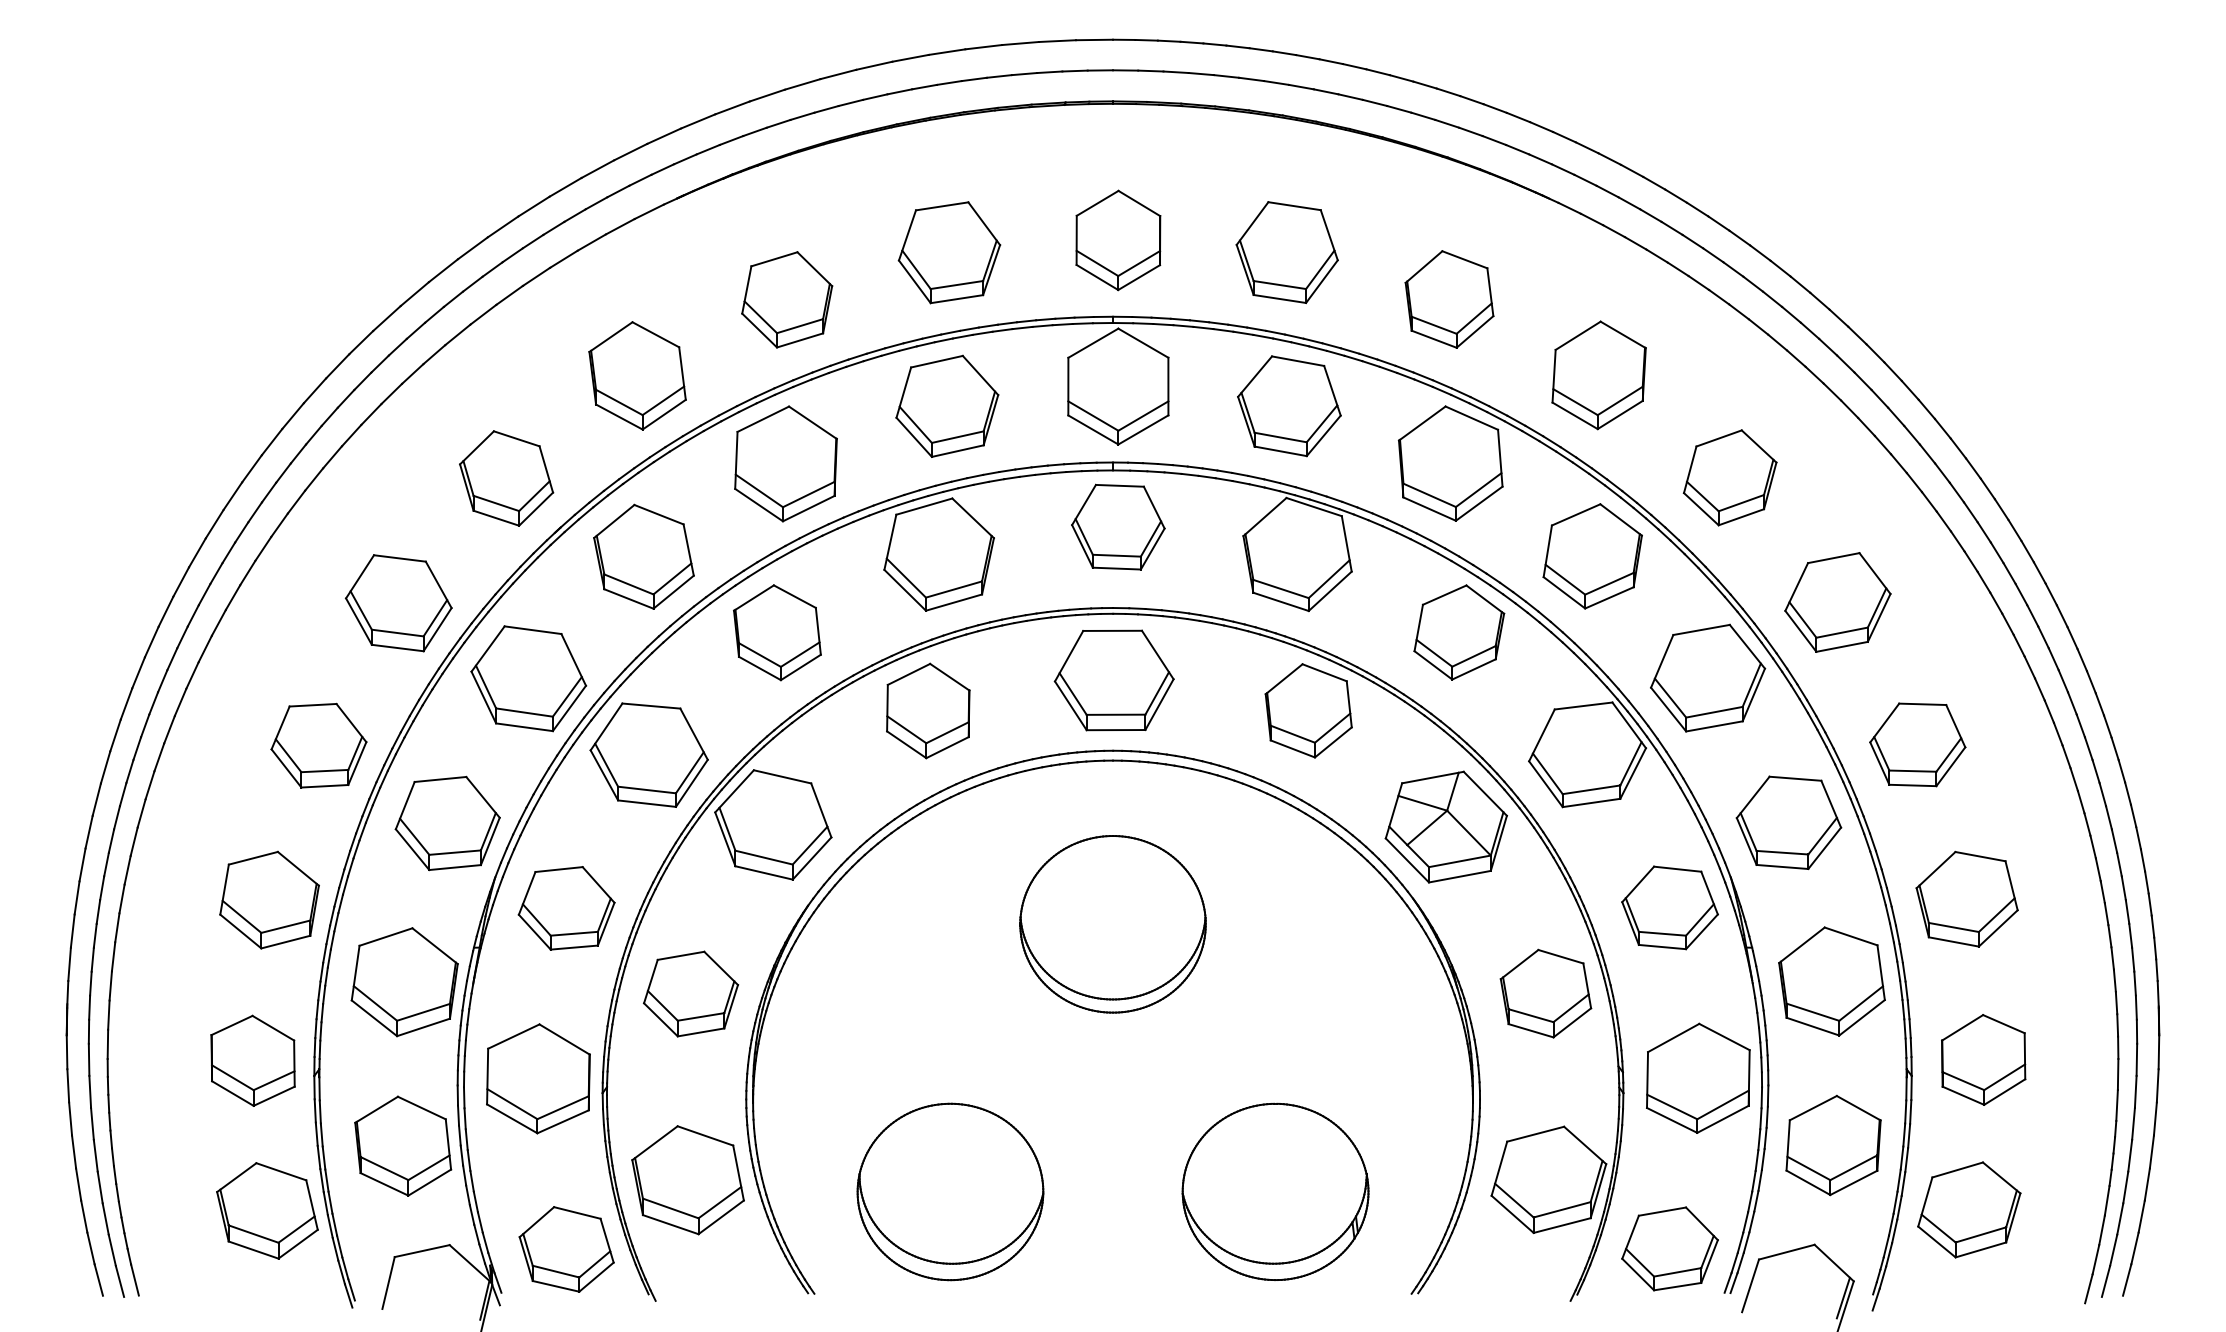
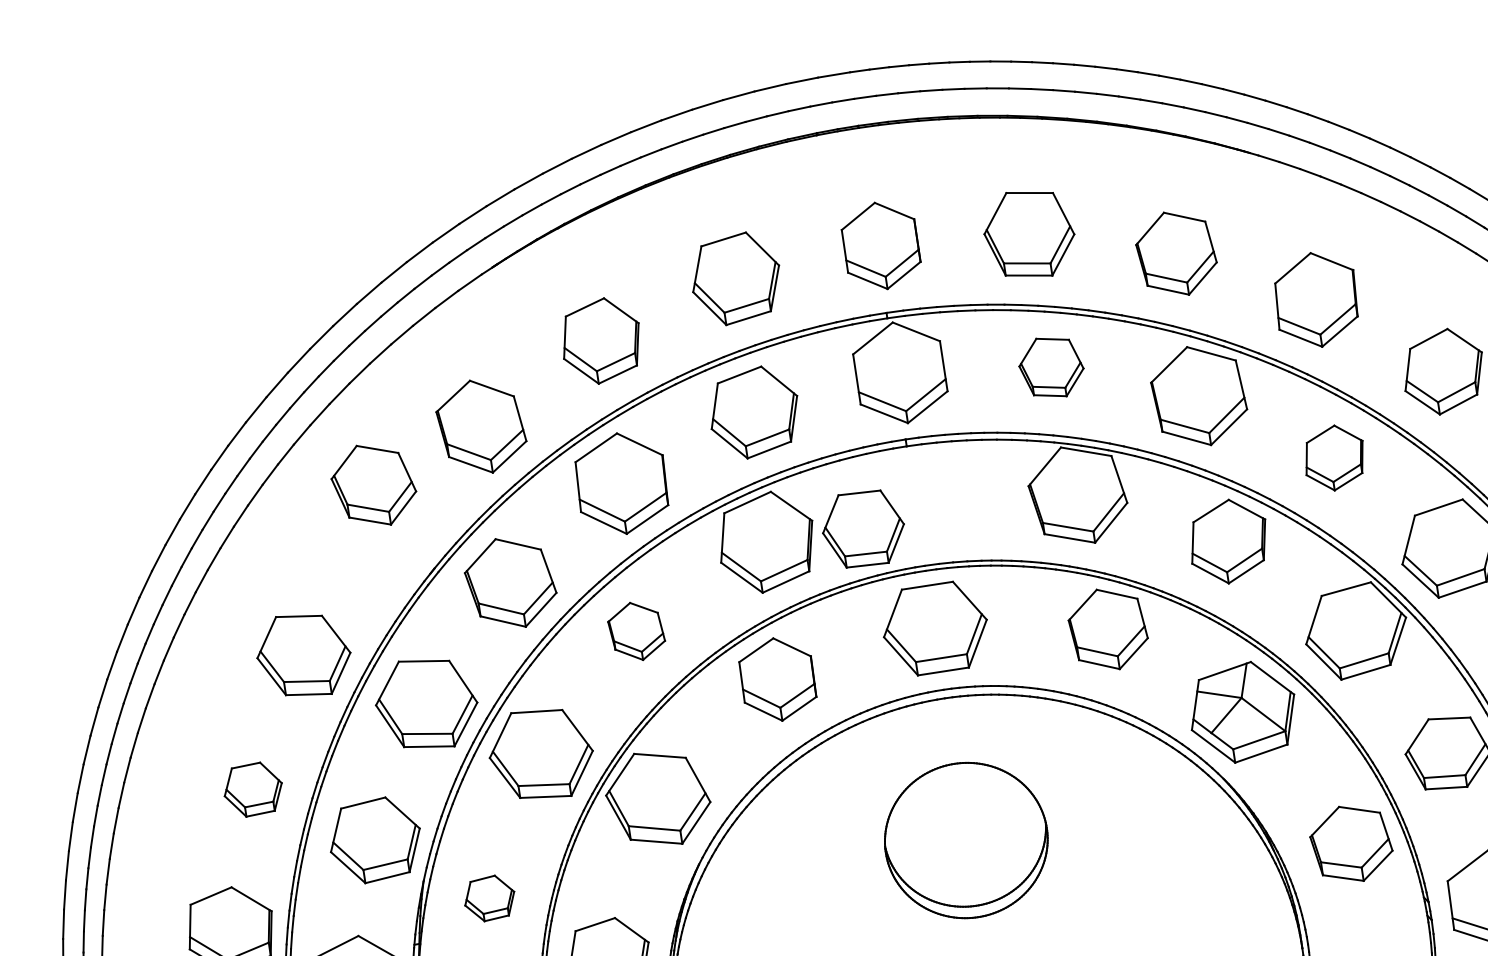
part: (1289, 406) -> (1051, 367), size x0.7
part: (506, 478) -> (373, 485), moved
part: (1118, 526) -> (863, 528), moved
part: (1592, 556) -> (1334, 458), size x0.7
part: (777, 632) -> (636, 631), size x0.7
part: (318, 745) -> (252, 789), size x0.7
part: (566, 908) -> (489, 898), size x0.6

